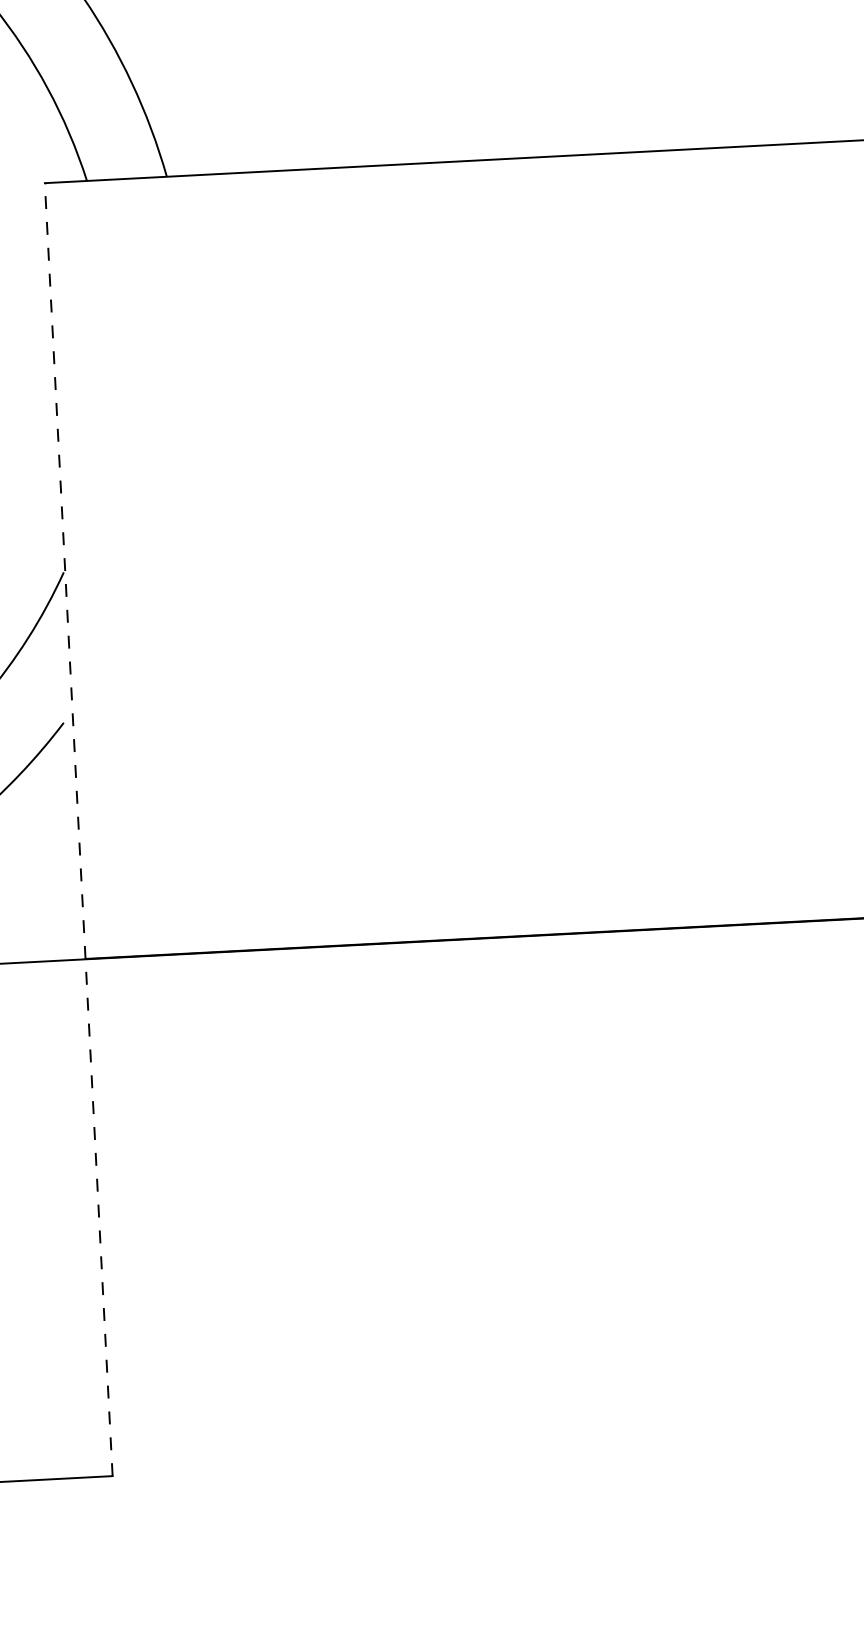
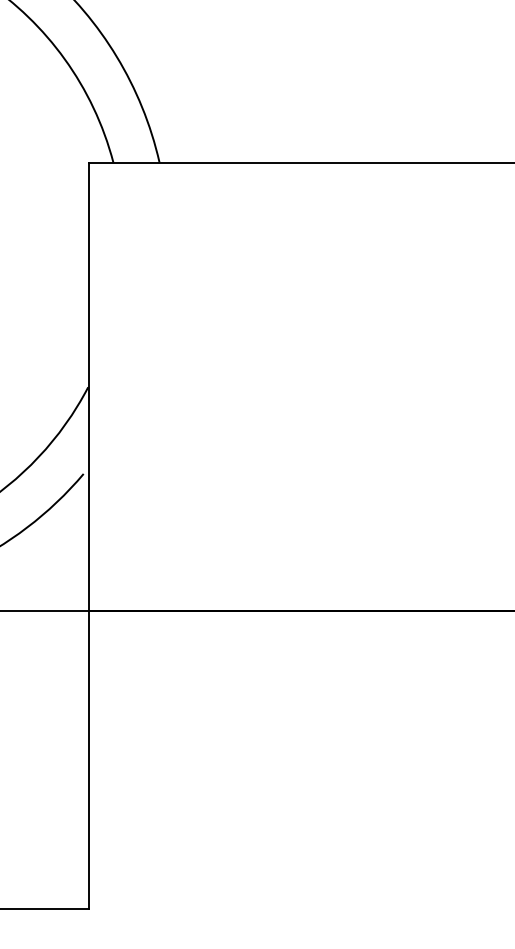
line: (79, 828) -> (89, 535), dashed -> solid

